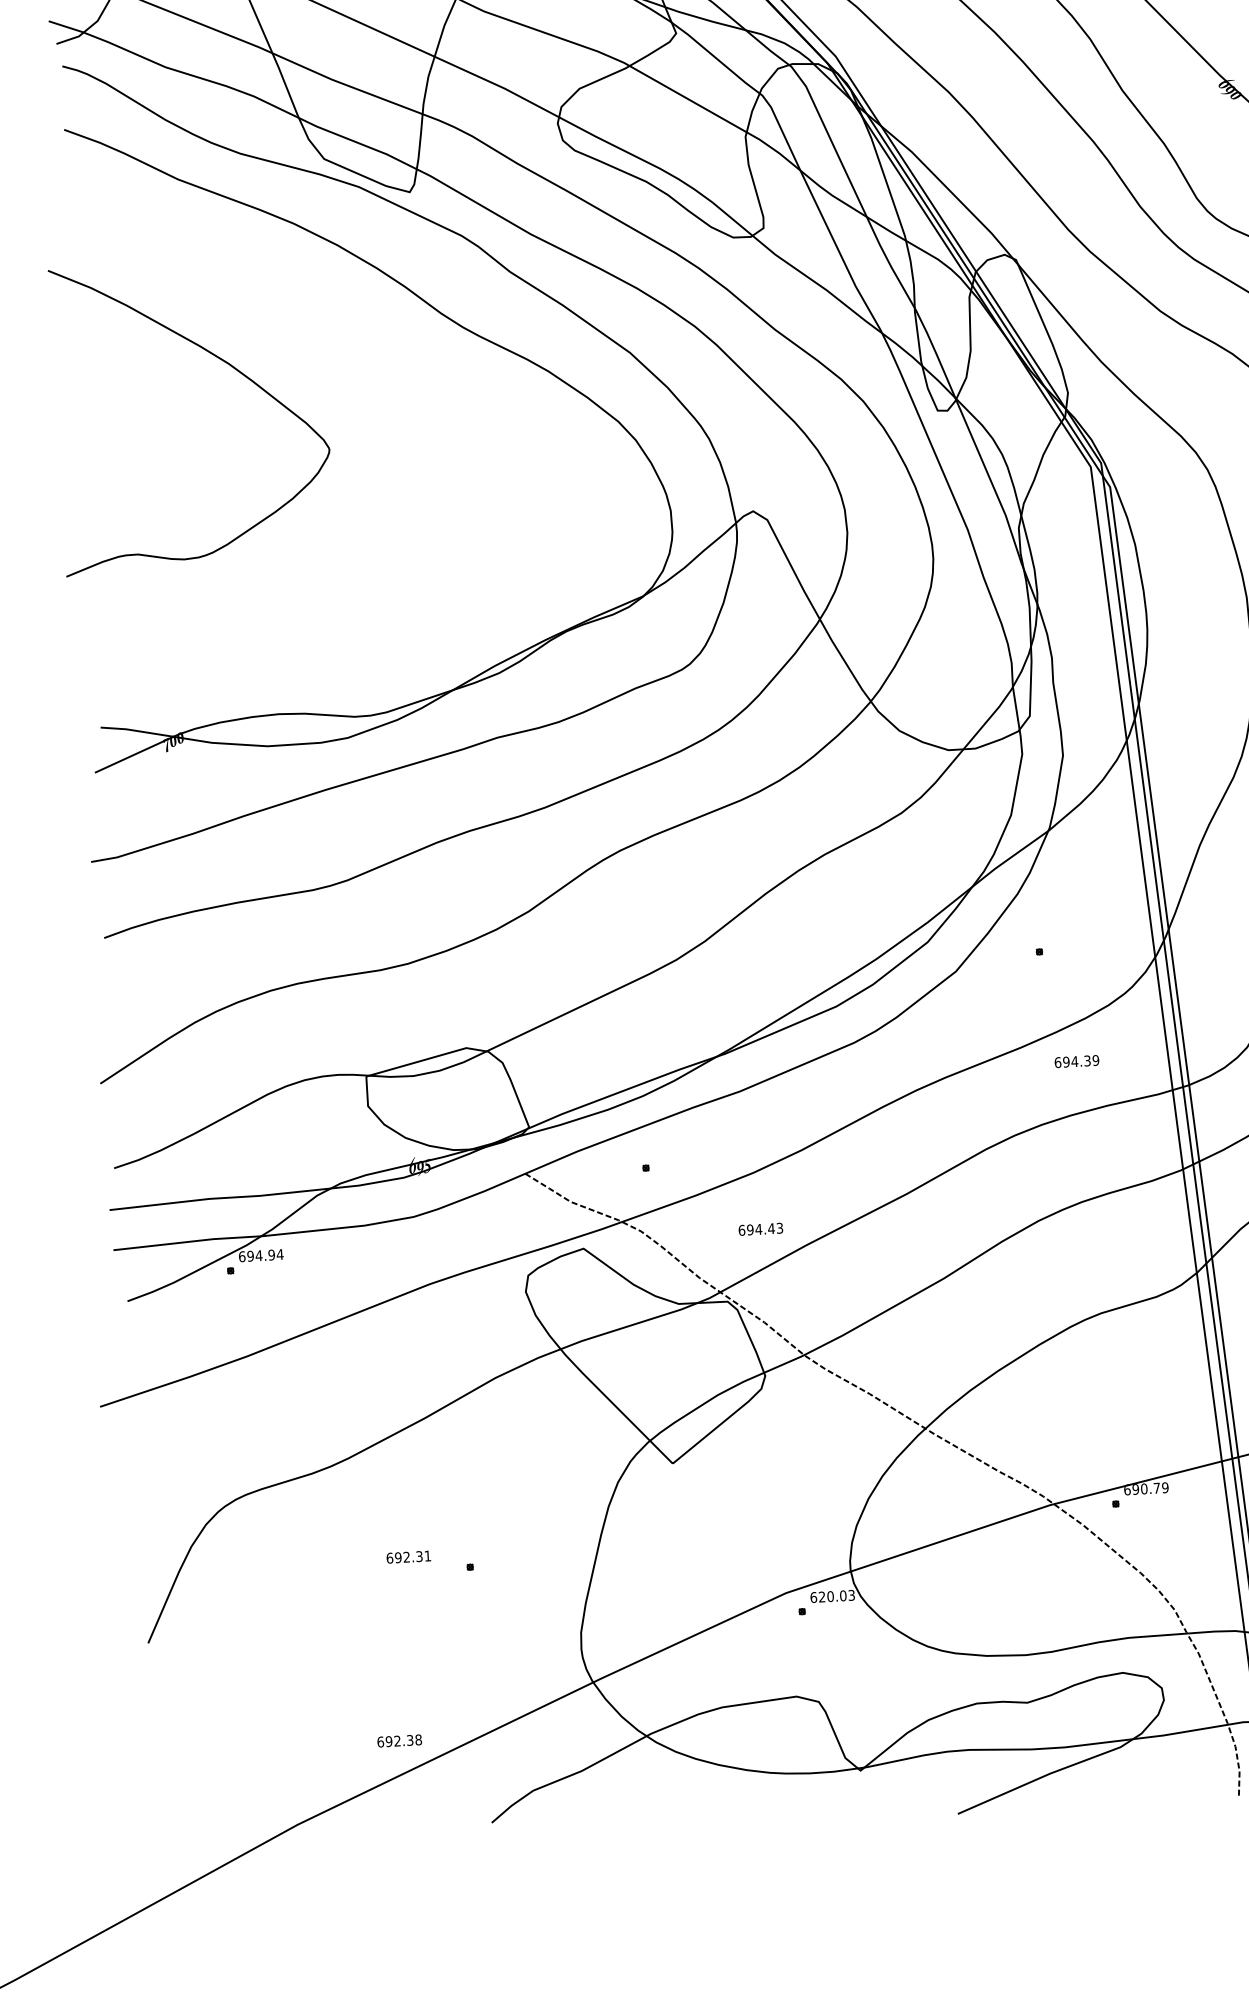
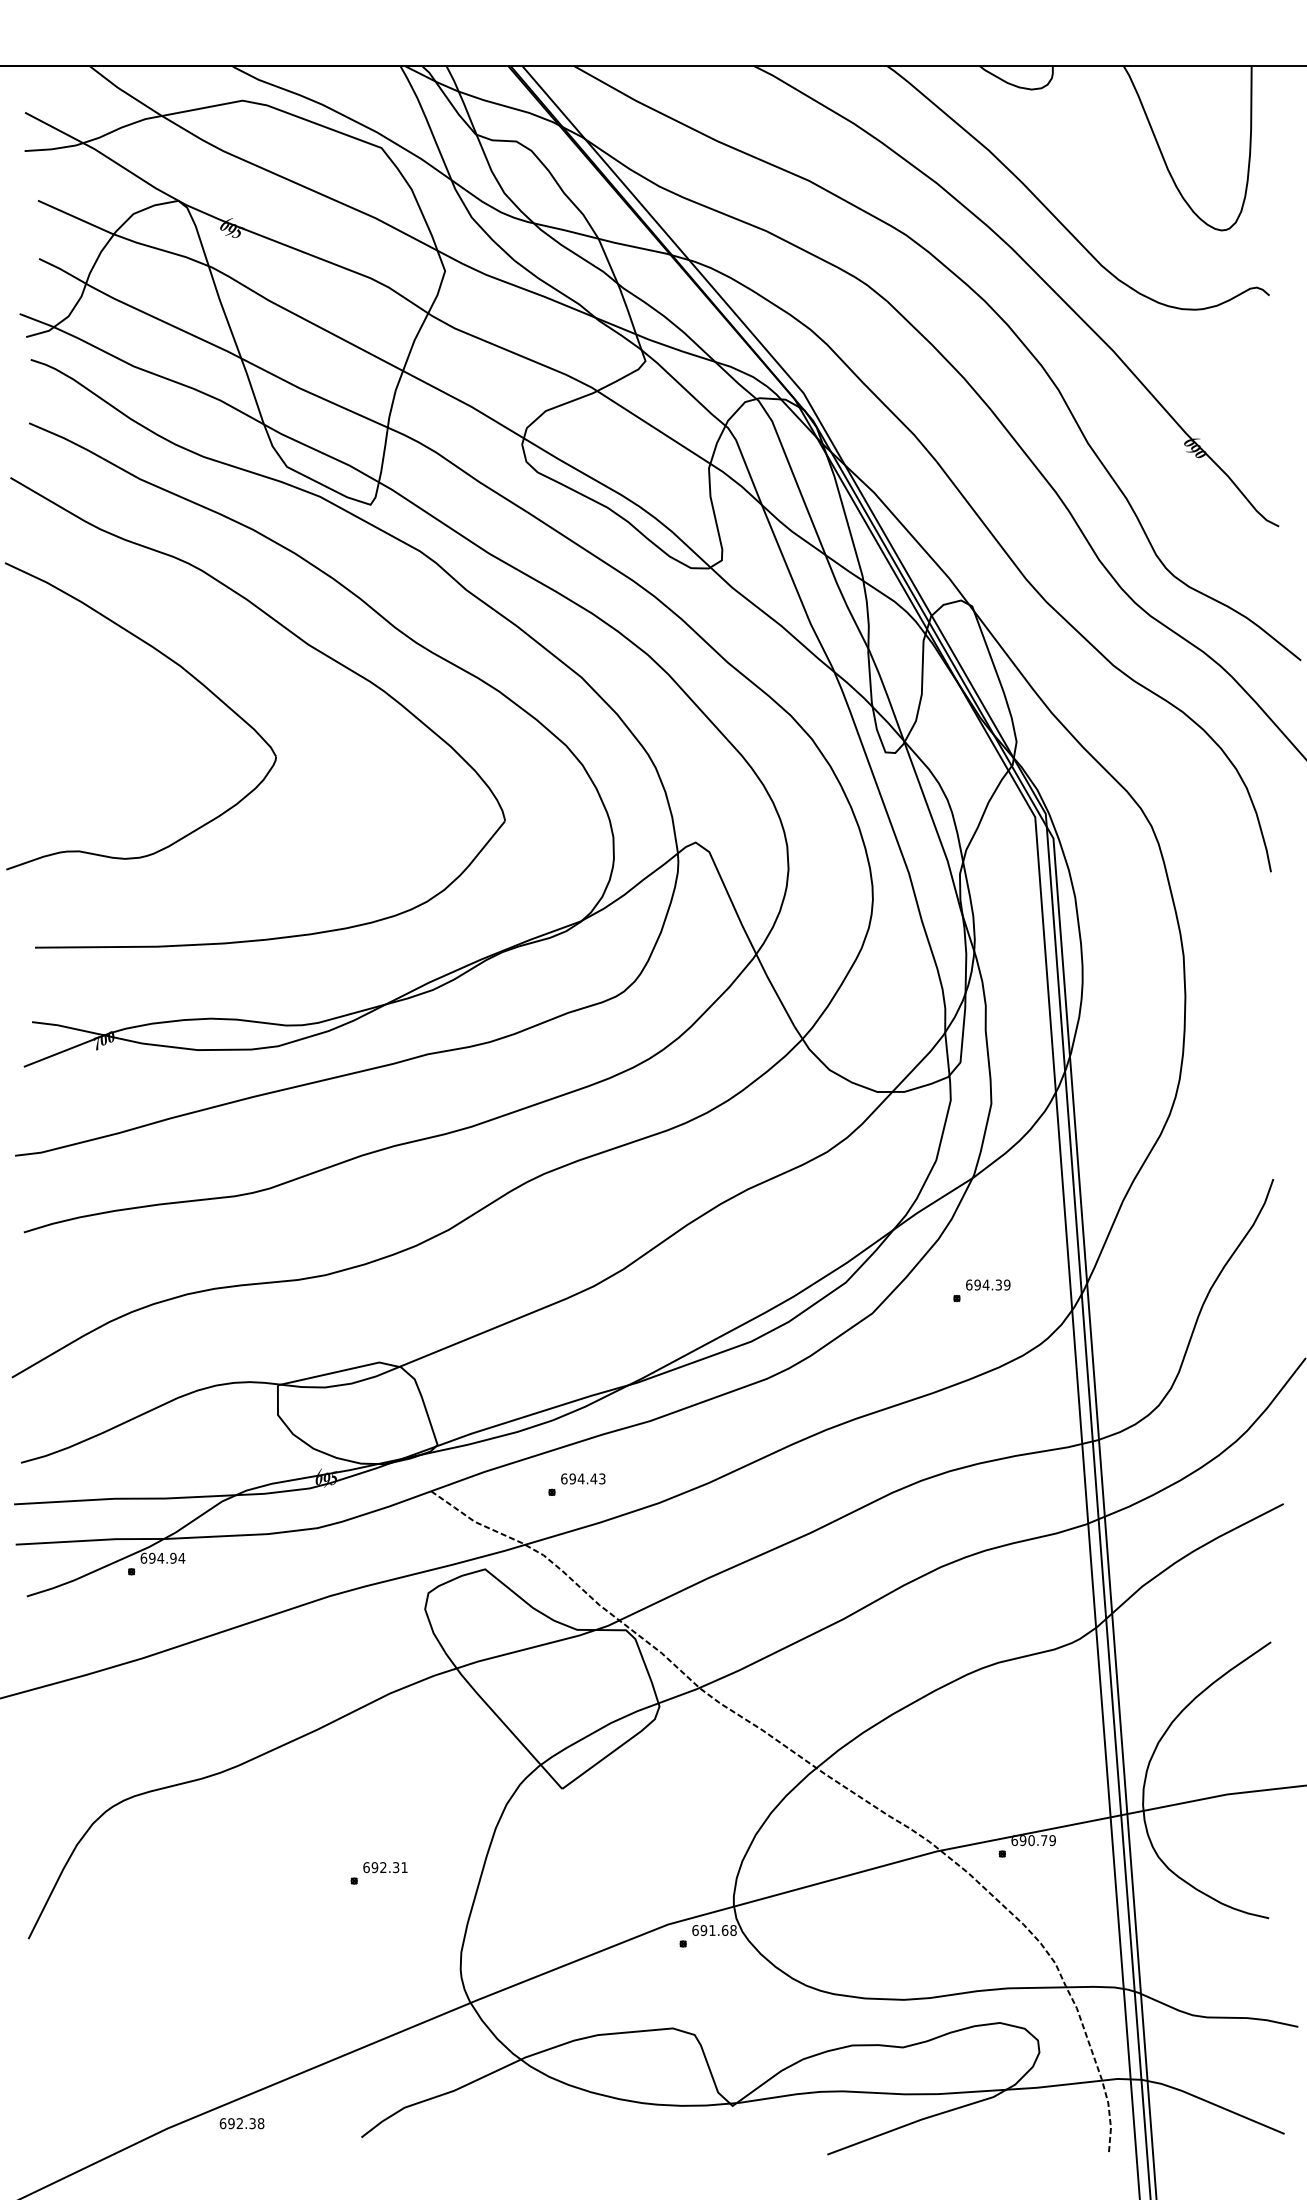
part: (354, 336) -> (307, 645), added
text: (1077, 1060) -> (988, 1284), moved
text: (761, 1228) -> (583, 1478), moved
text: (408, 1557) -> (385, 1867), moved
text: (836, 1596) -> (718, 1930), 620.03 -> 691.68
text: (399, 1740) -> (241, 2123), moved

